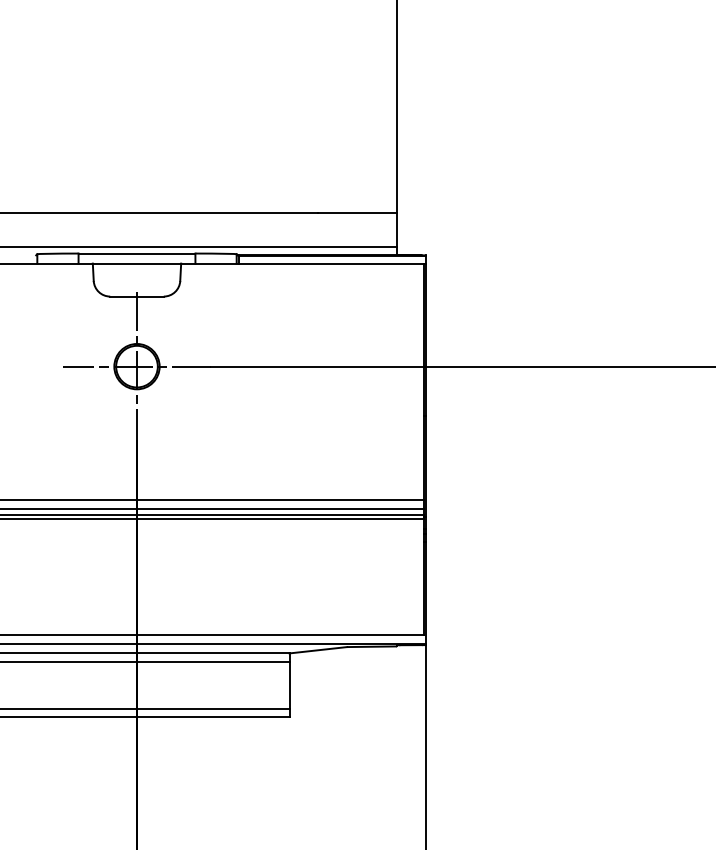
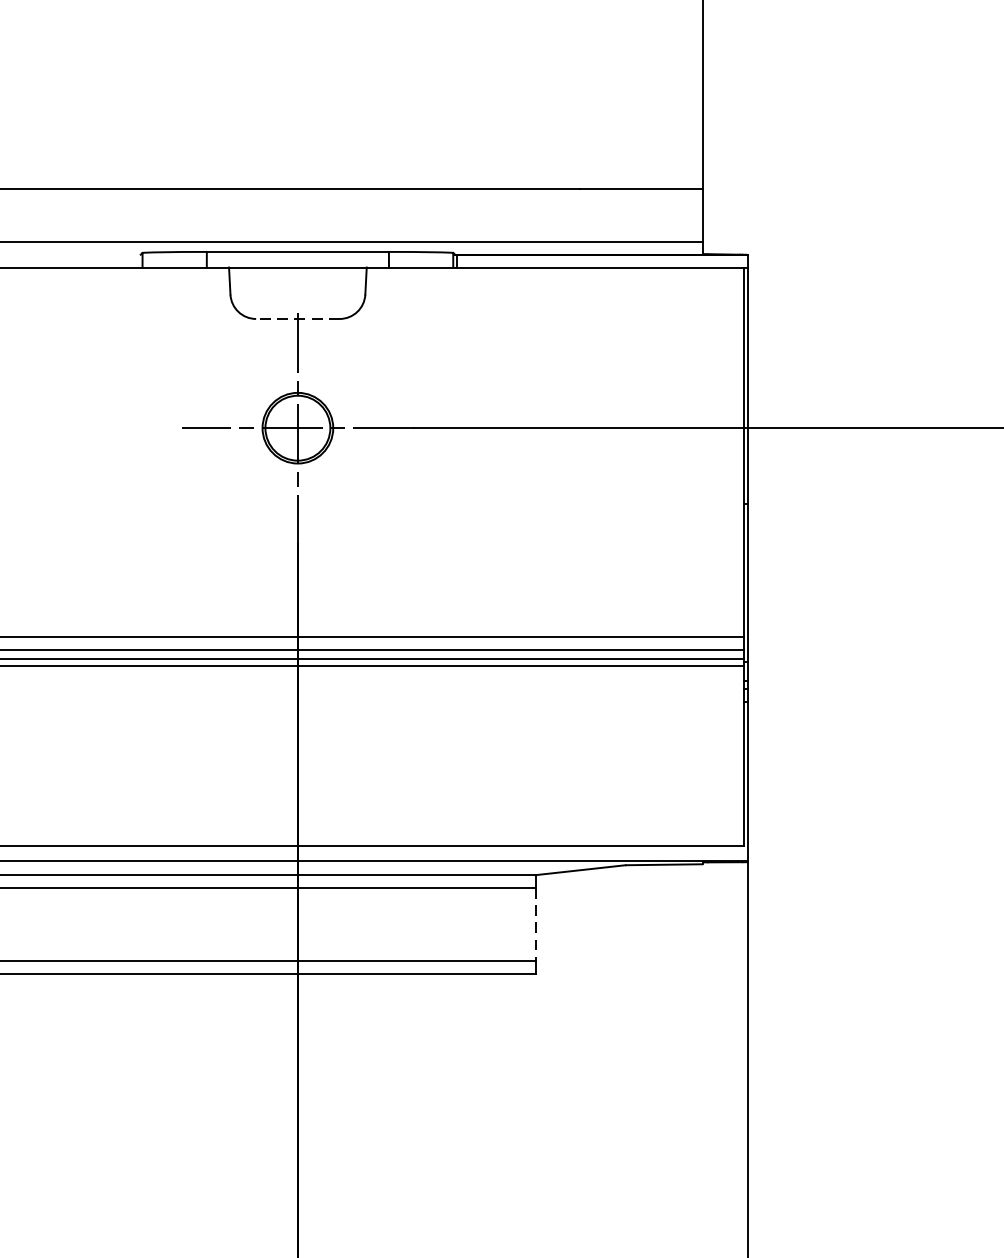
line: (137, 296) -> (298, 318), solid -> dashed
line: (289, 685) -> (535, 925), solid -> dashed

